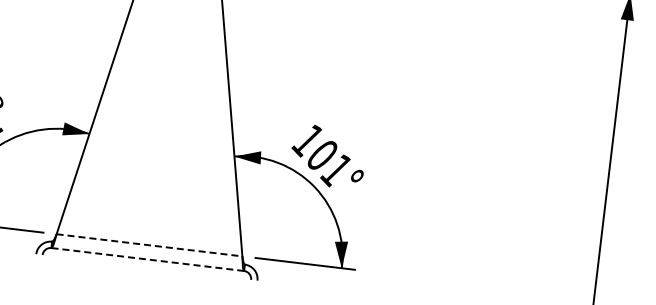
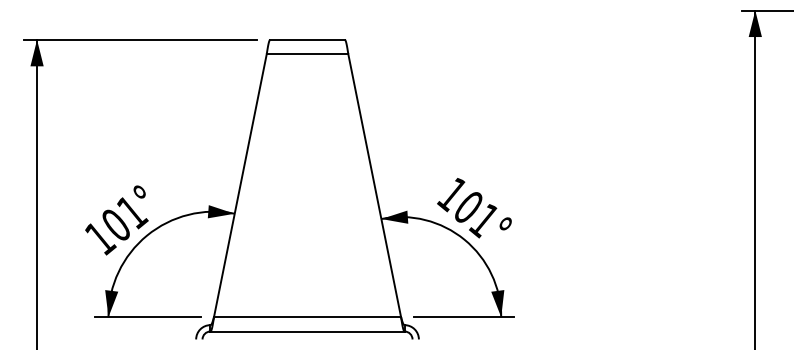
line: (149, 245) -> (307, 317), dashed -> solid
line: (147, 259) -> (307, 331), dashed -> solid

